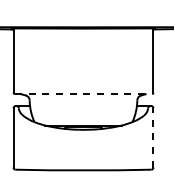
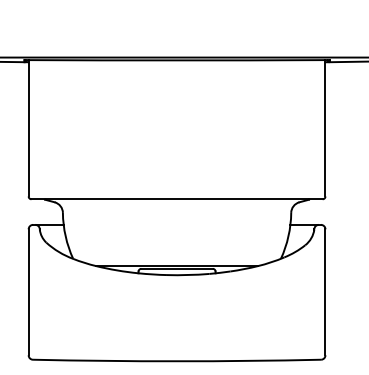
line: (83, 94) -> (177, 200), dashed -> solid
line: (153, 137) -> (325, 291), dashed -> solid

